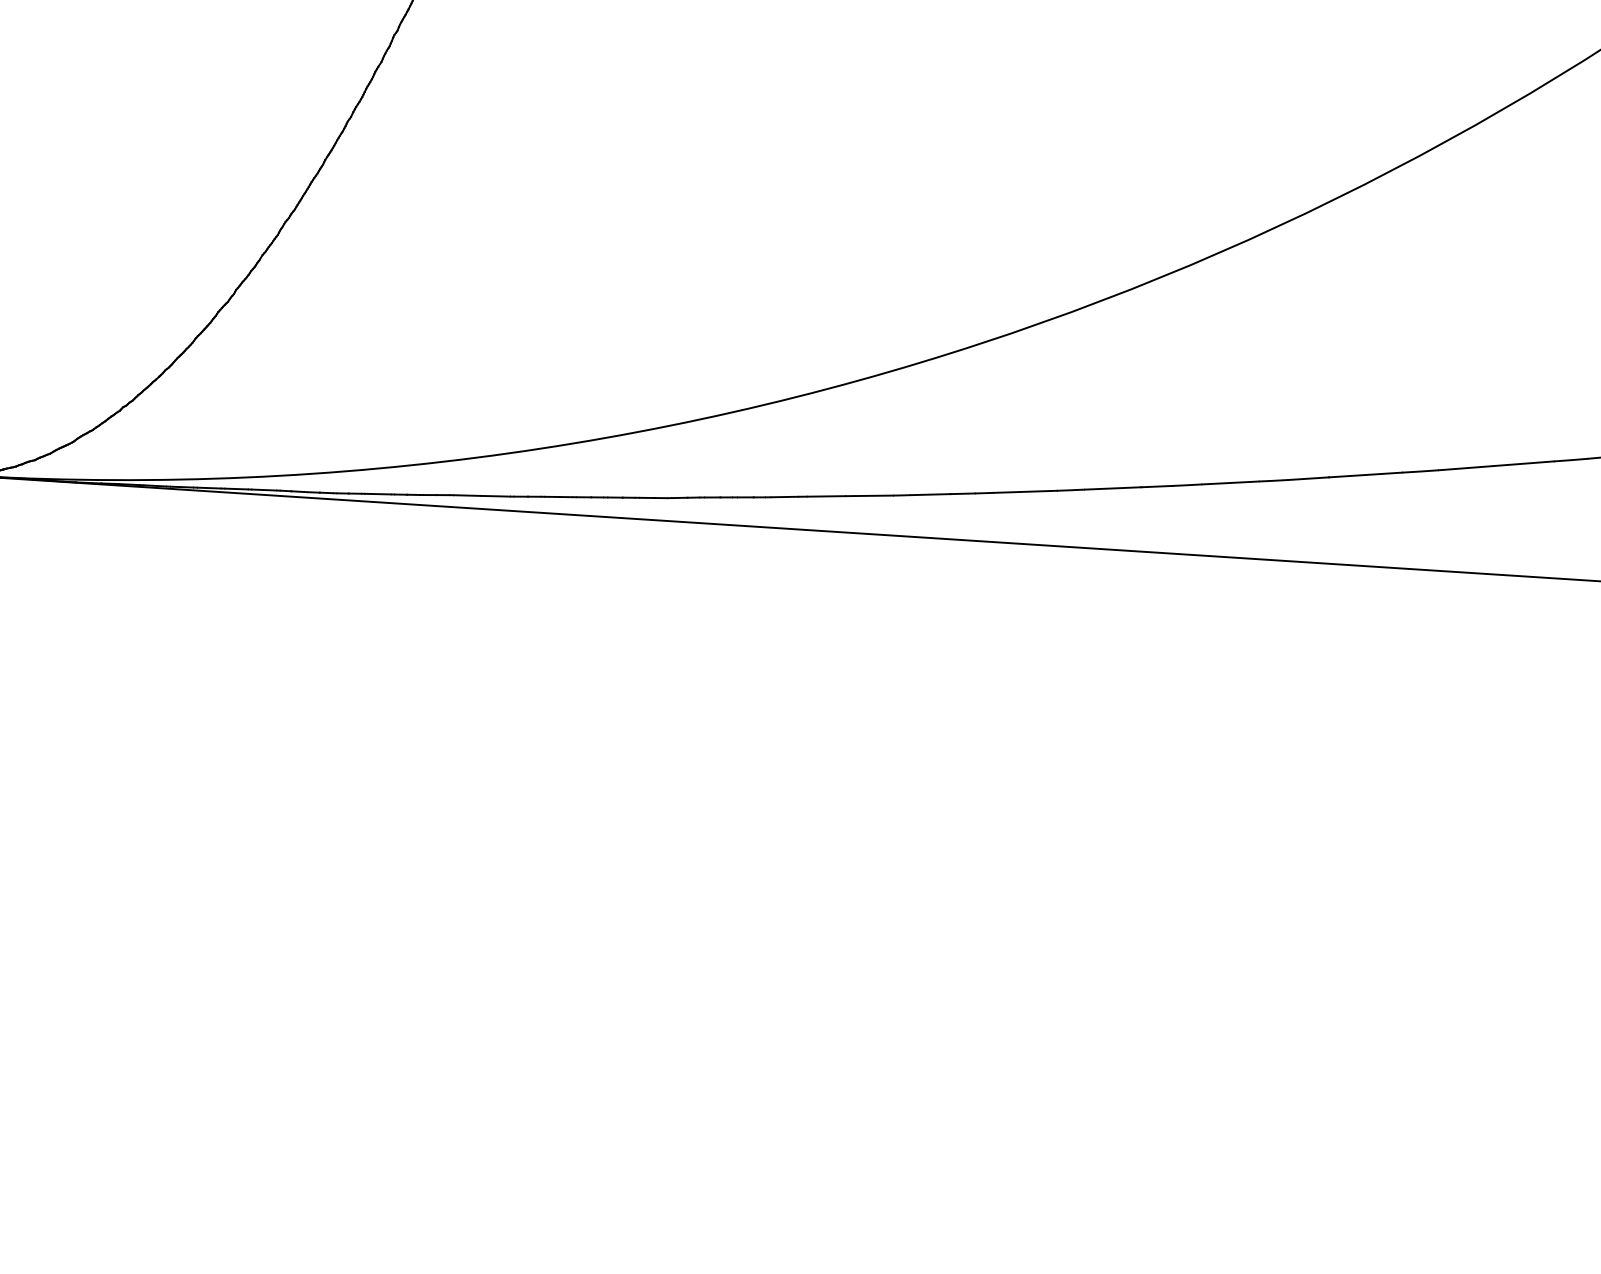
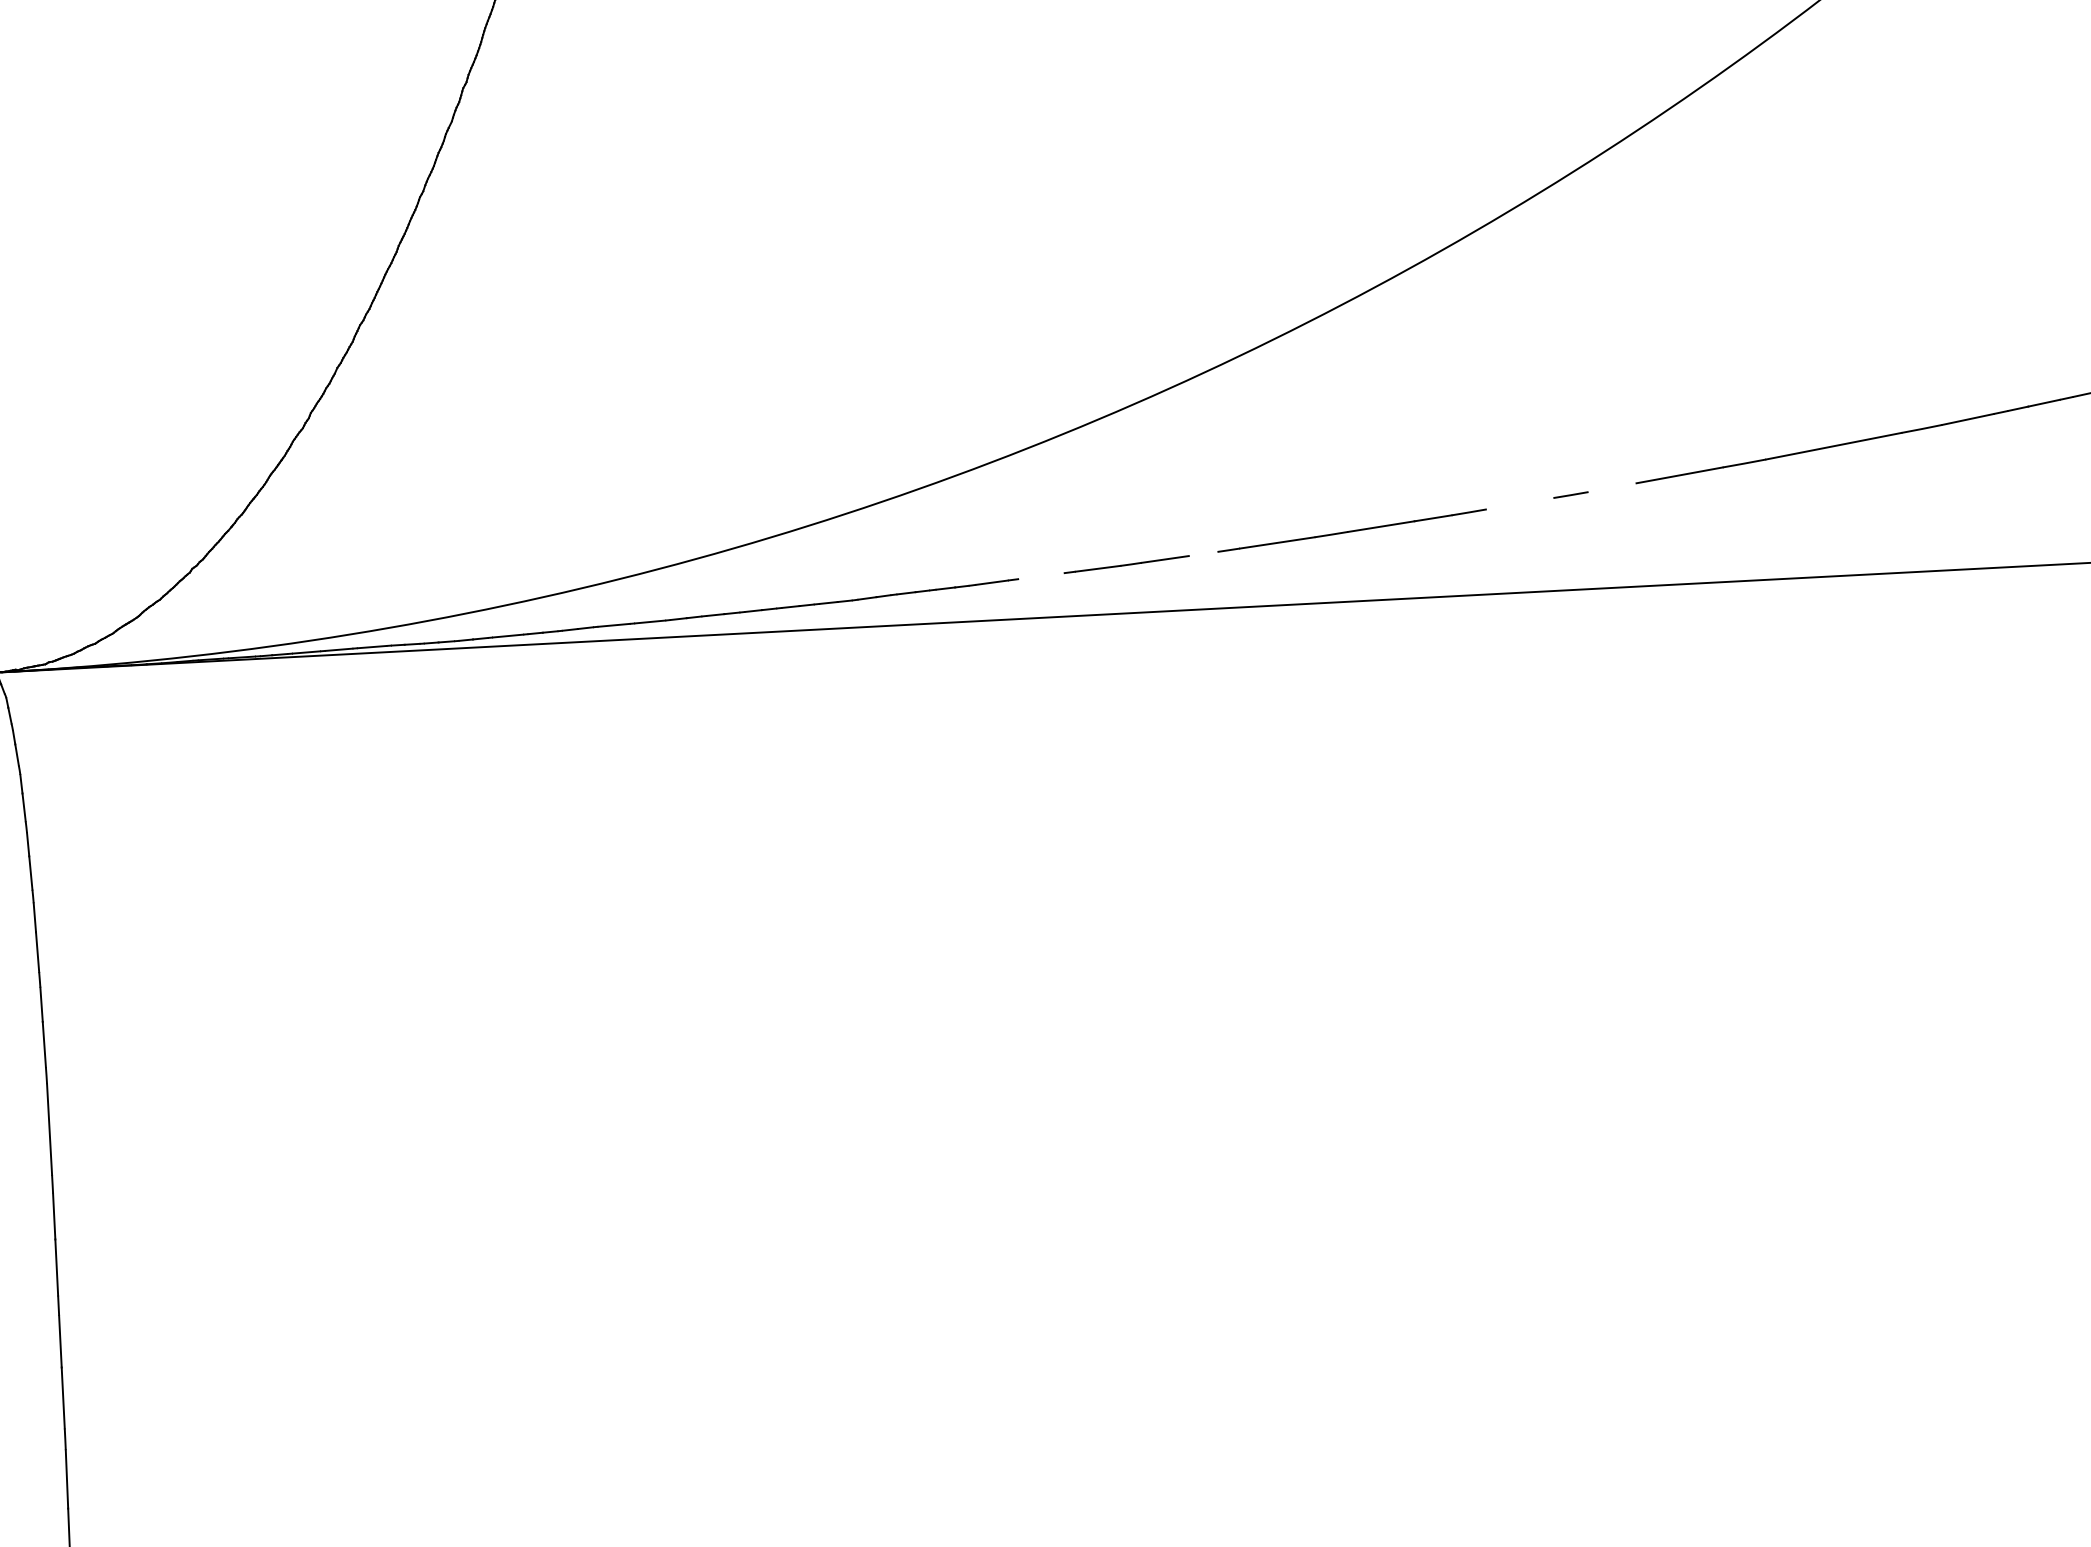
line: (1308, 478) -> (1612, 487), removed
line: (1230, 482) -> (1519, 503), removed
line: (962, 493) -> (1202, 553), removed
line: (826, 496) -> (1041, 576), removed

